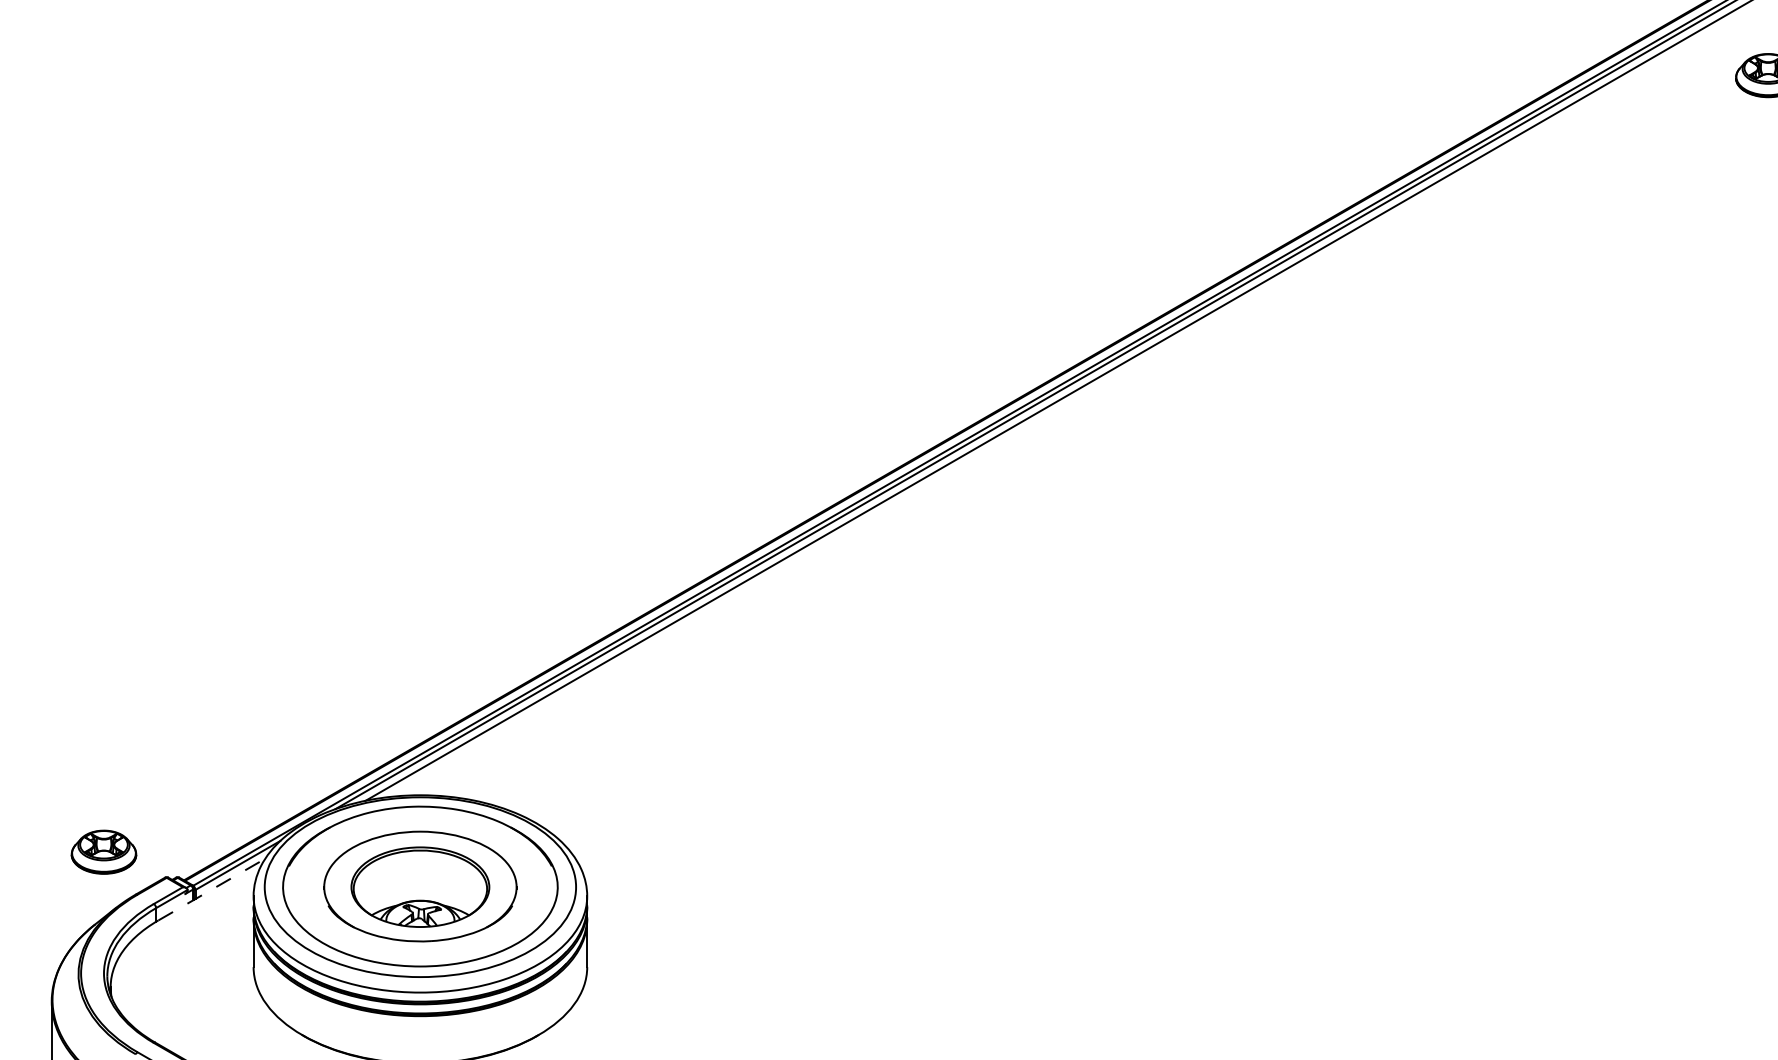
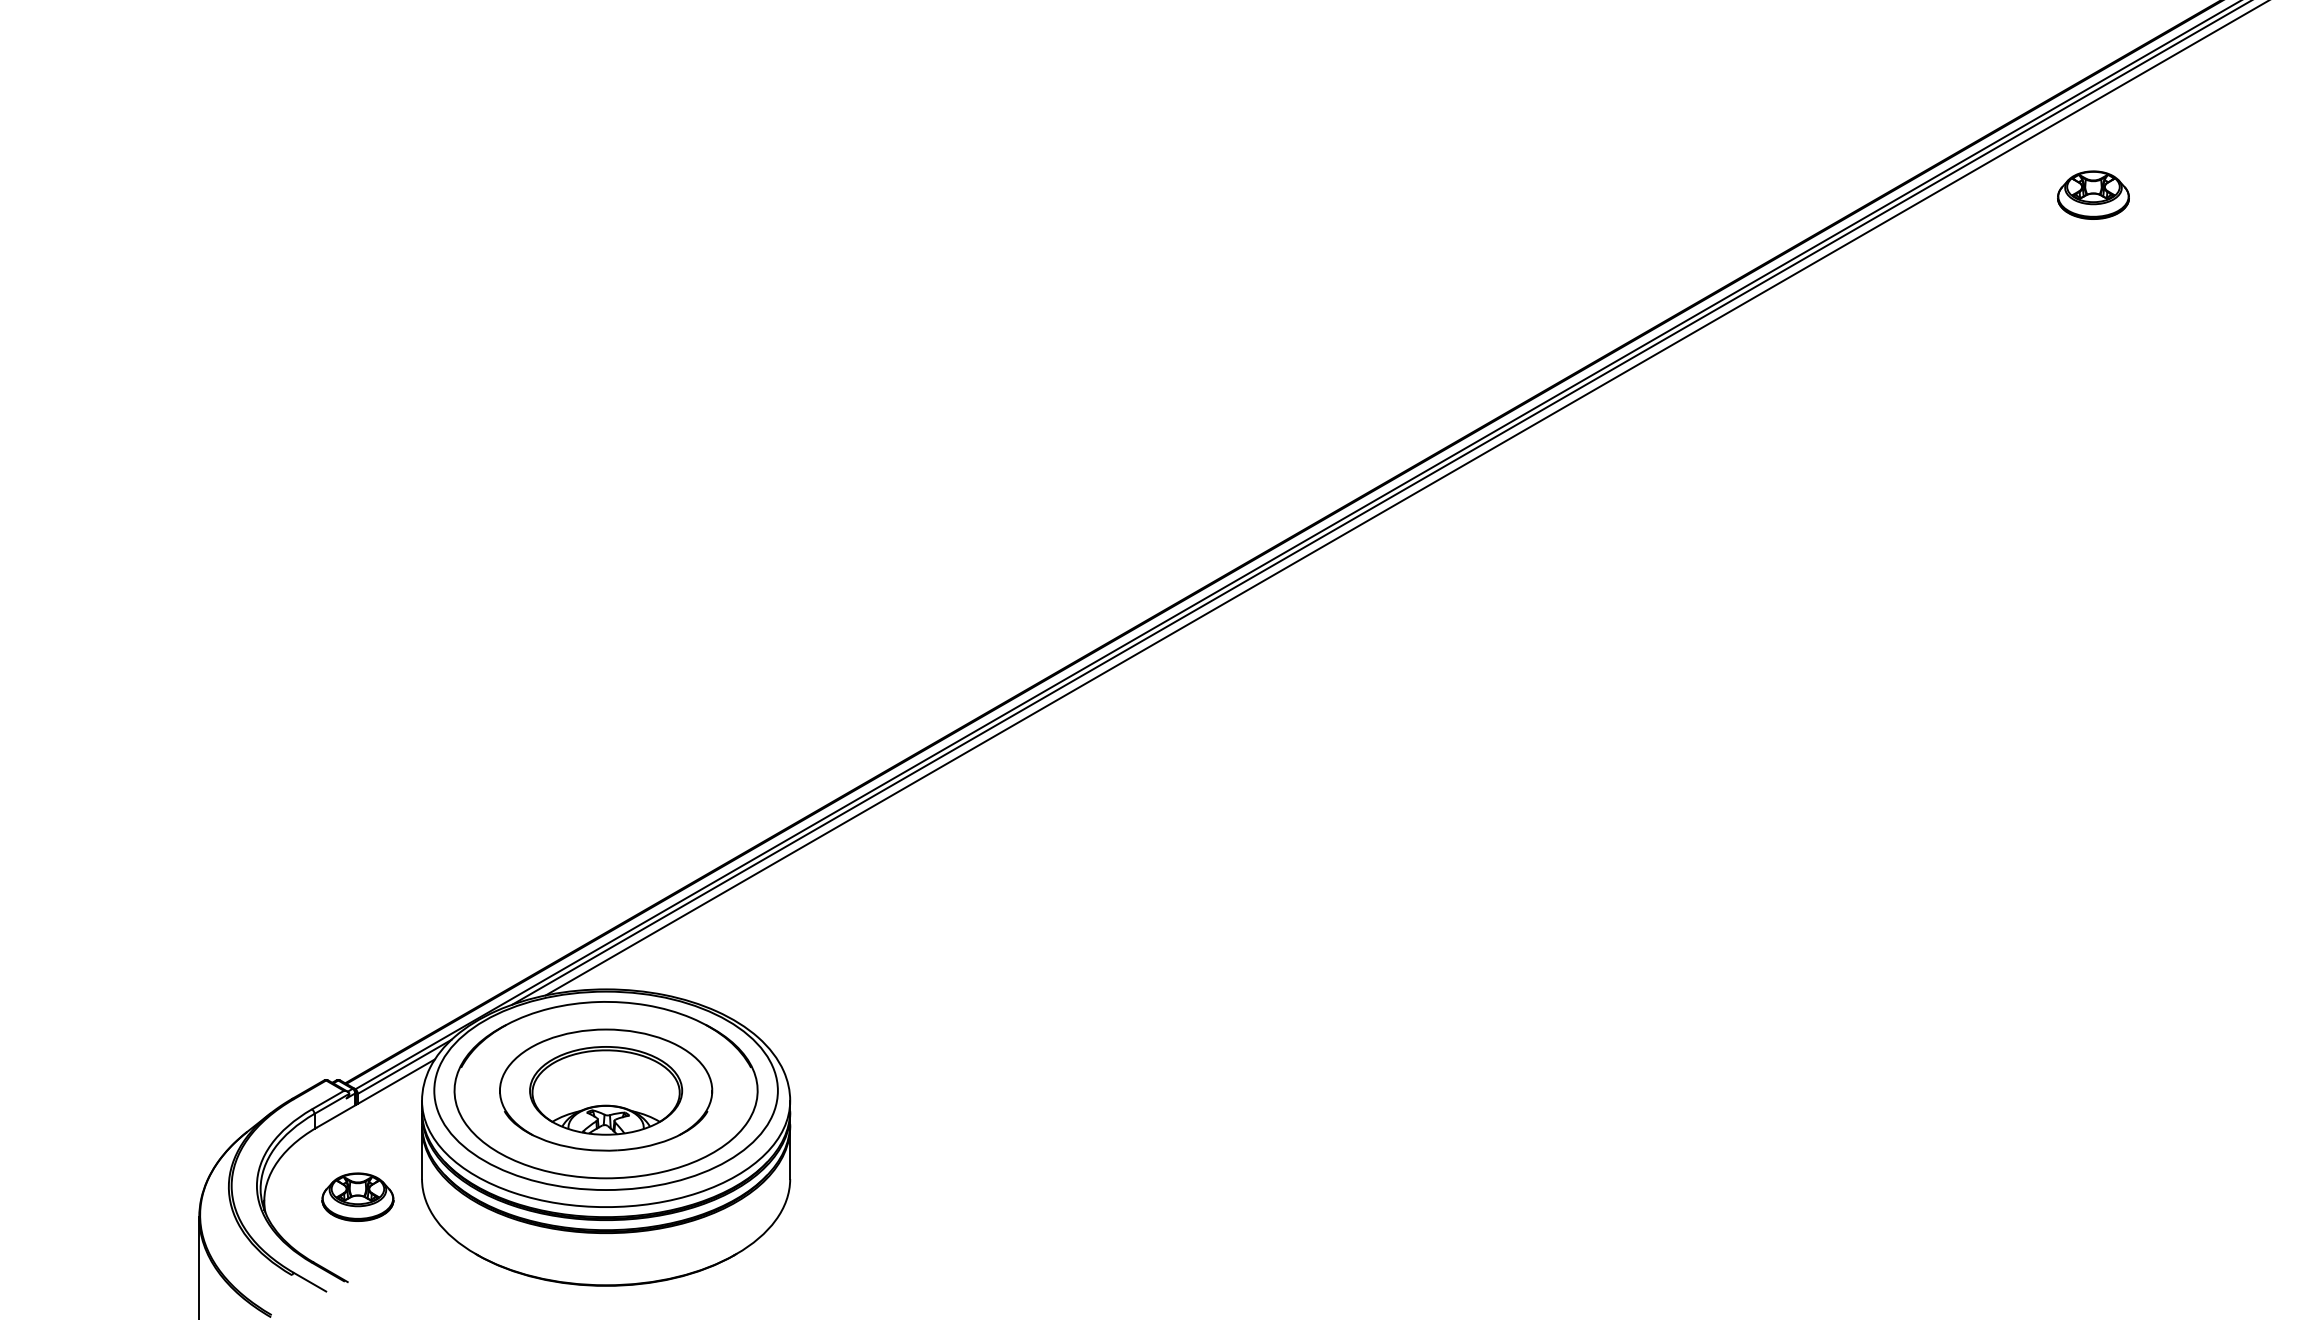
part: (103, 851) -> (357, 1196), moved
line: (212, 889) -> (376, 1093), dashed -> solid

